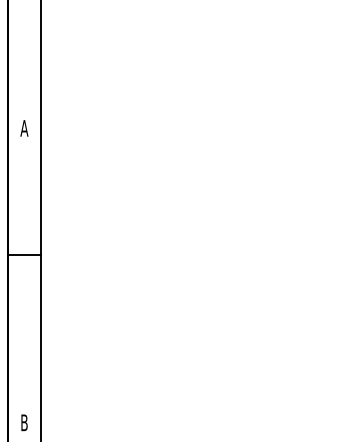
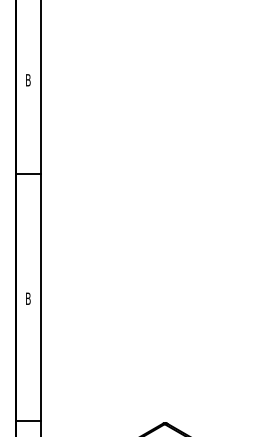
text: (24, 128) -> (28, 80), A -> B

